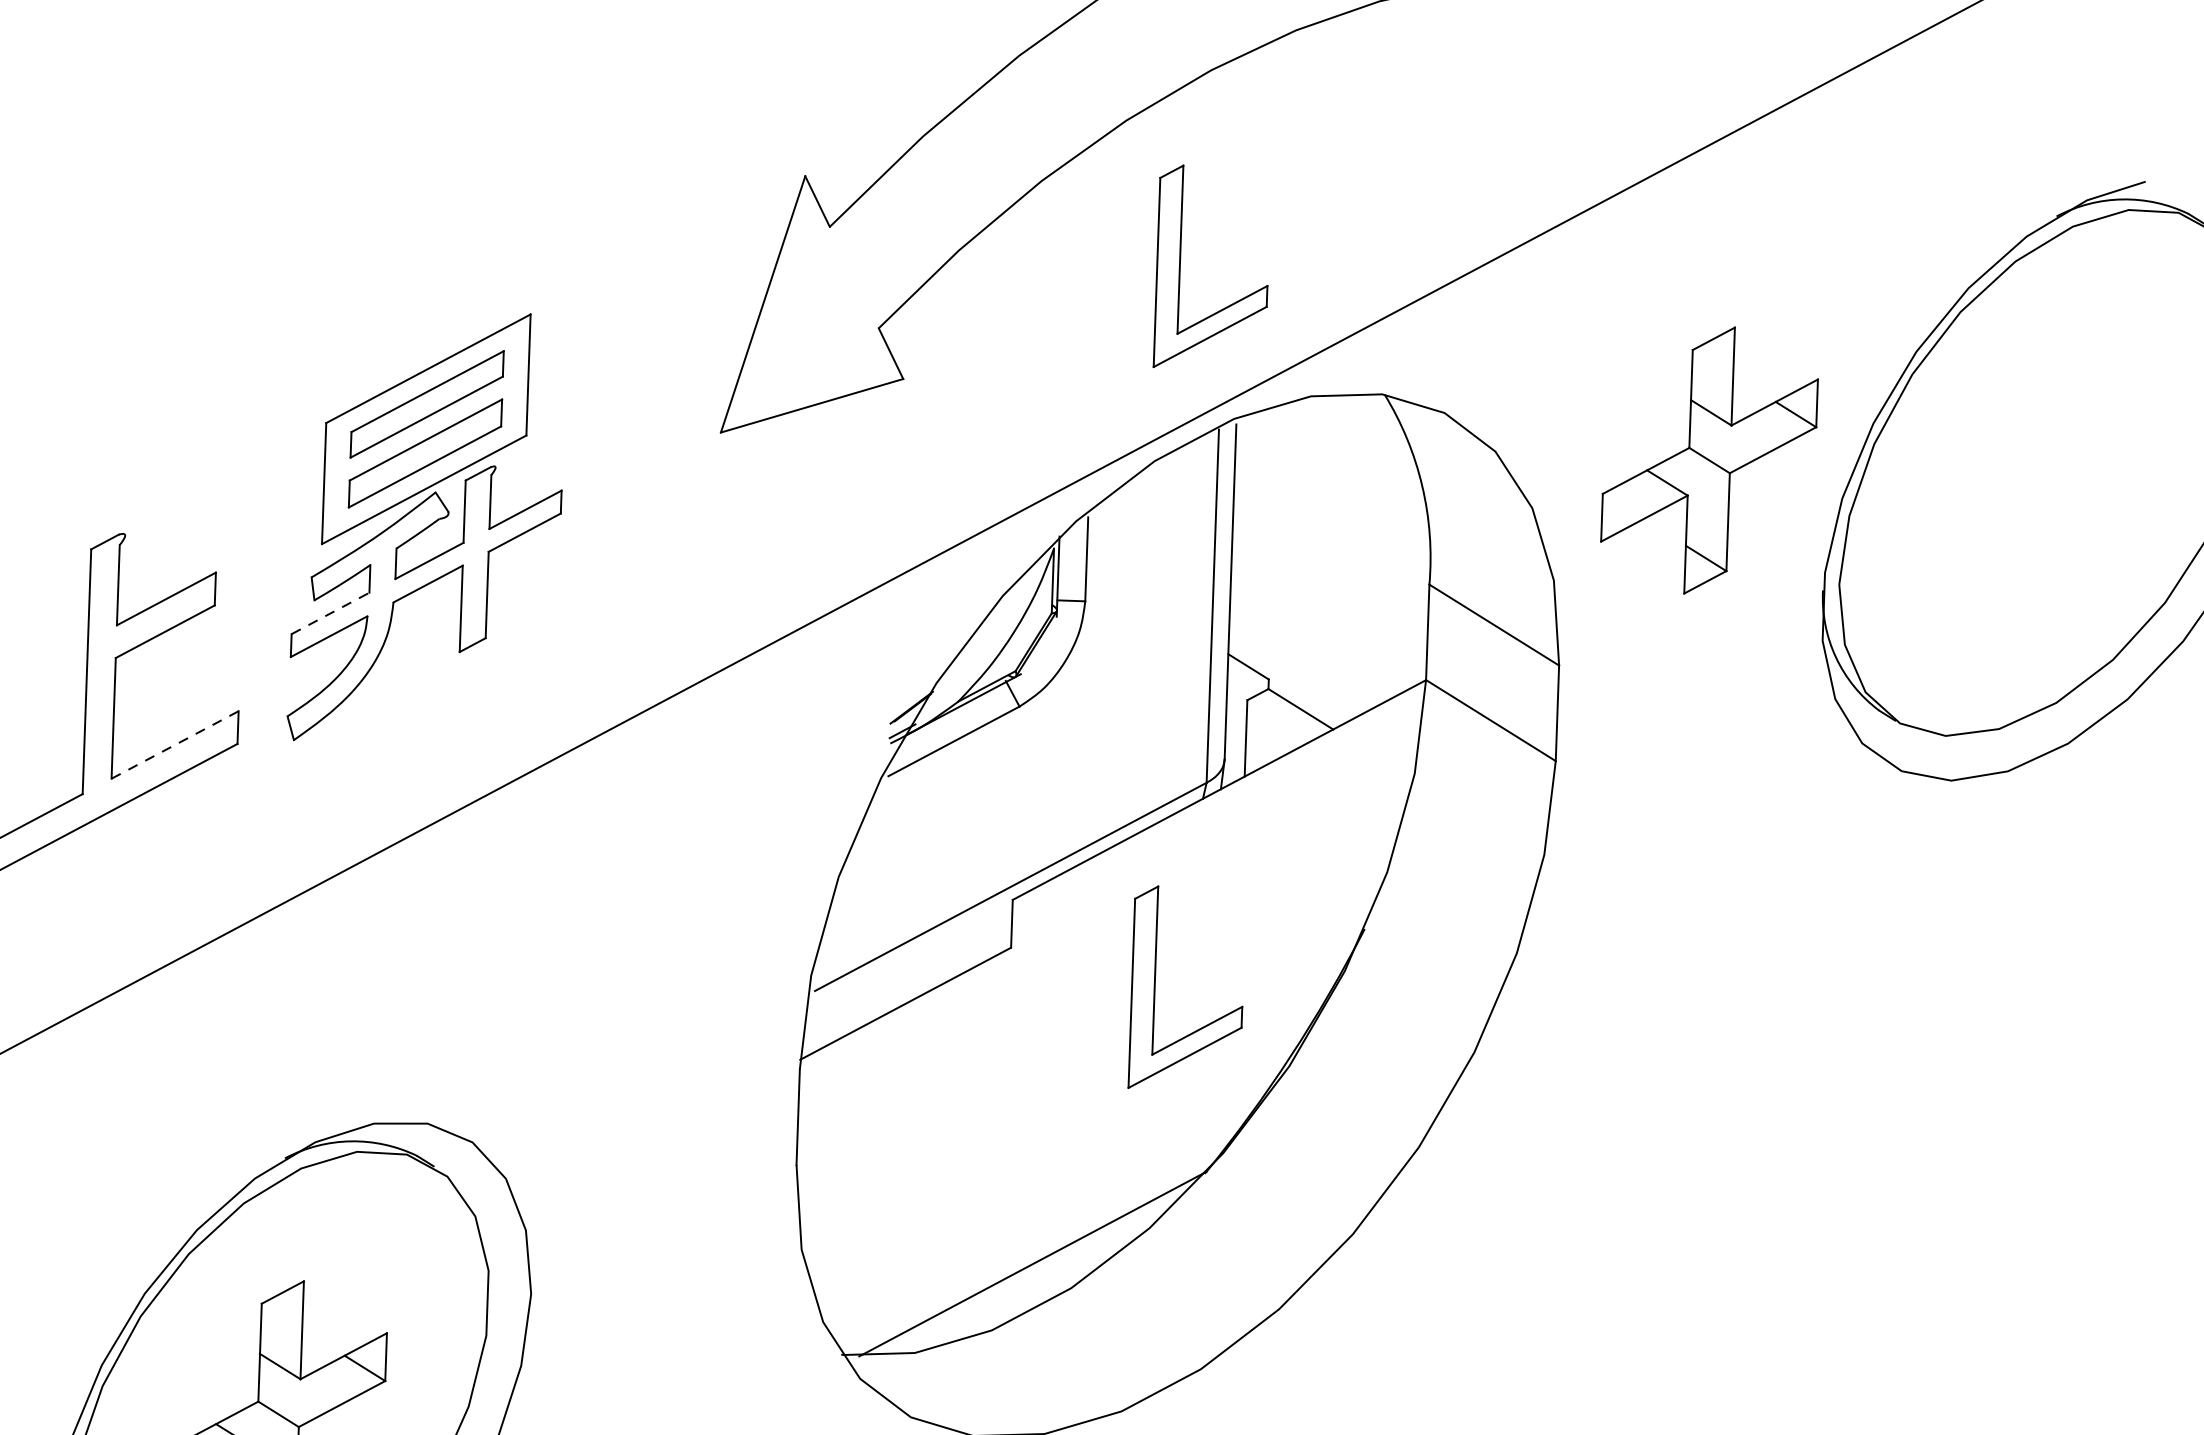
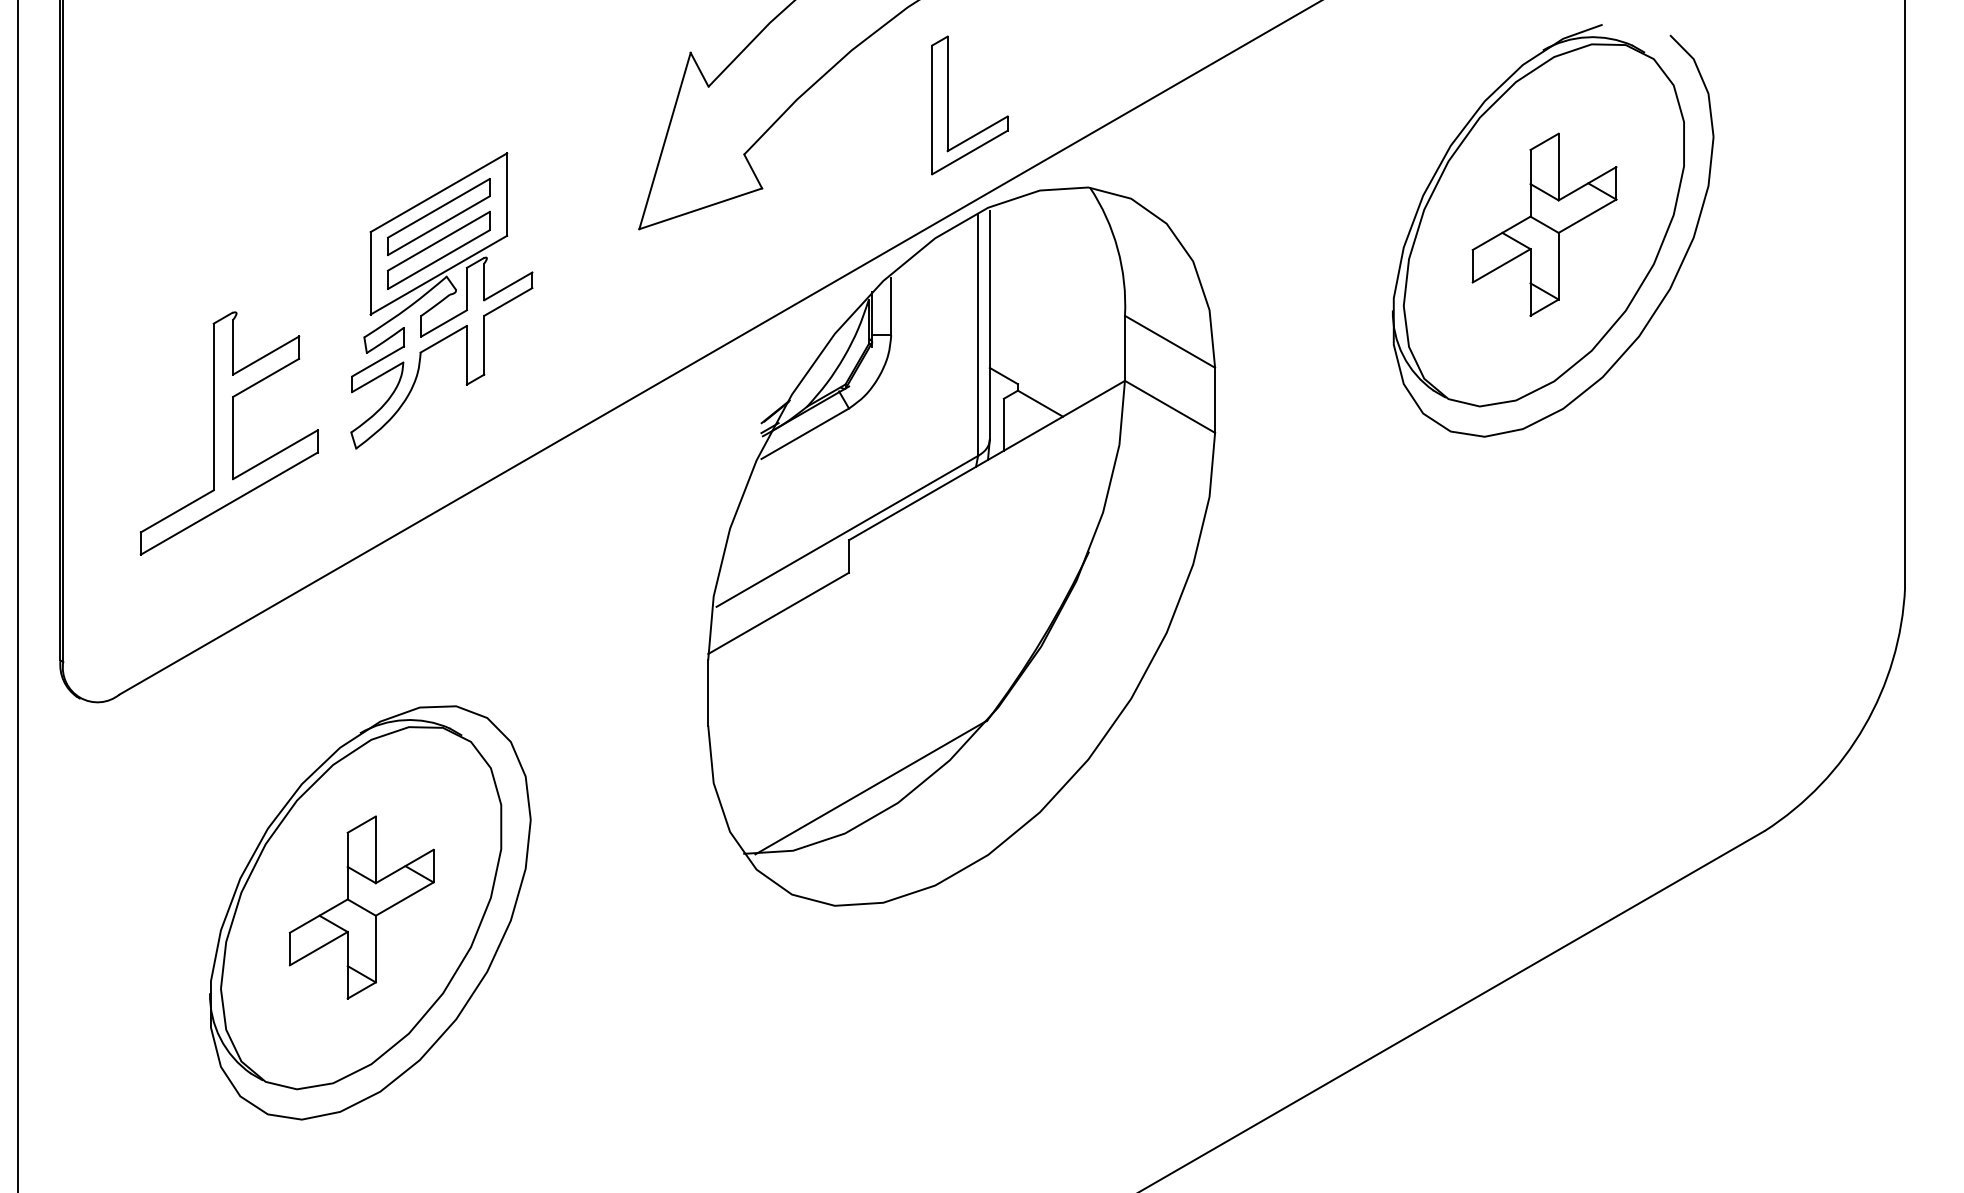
part: (1709, 460) -> (1544, 224), moved
line: (331, 613) -> (378, 361), dashed -> solid
line: (175, 744) -> (275, 454), dashed -> solid
part: (1155, 987) -> (948, 596), removed

